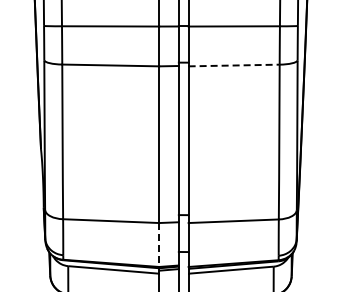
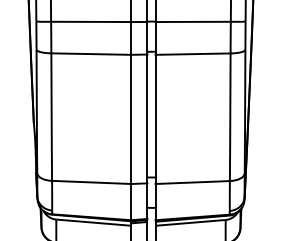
line: (234, 65) -> (193, 54), dashed -> solid
line: (159, 245) -> (131, 202), dashed -> solid

